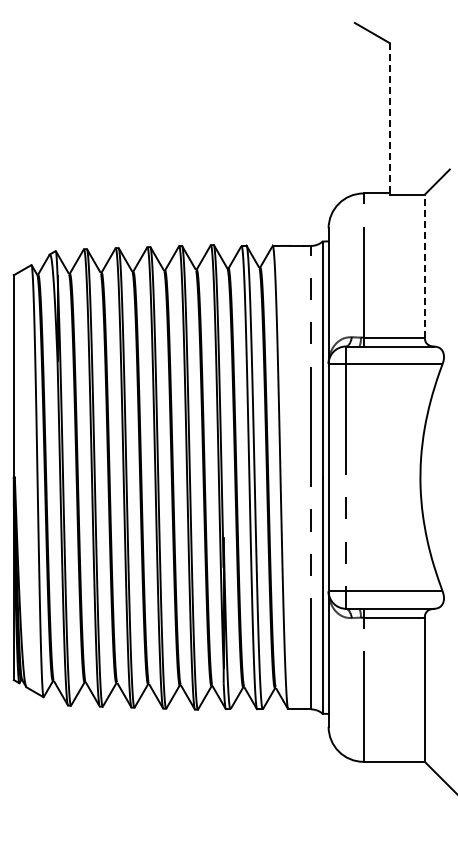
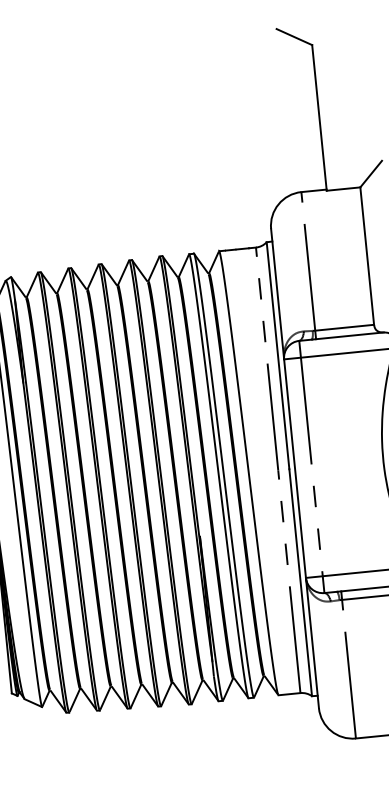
line: (389, 118) -> (319, 117), dashed -> solid
line: (424, 265) -> (366, 255), dashed -> solid

